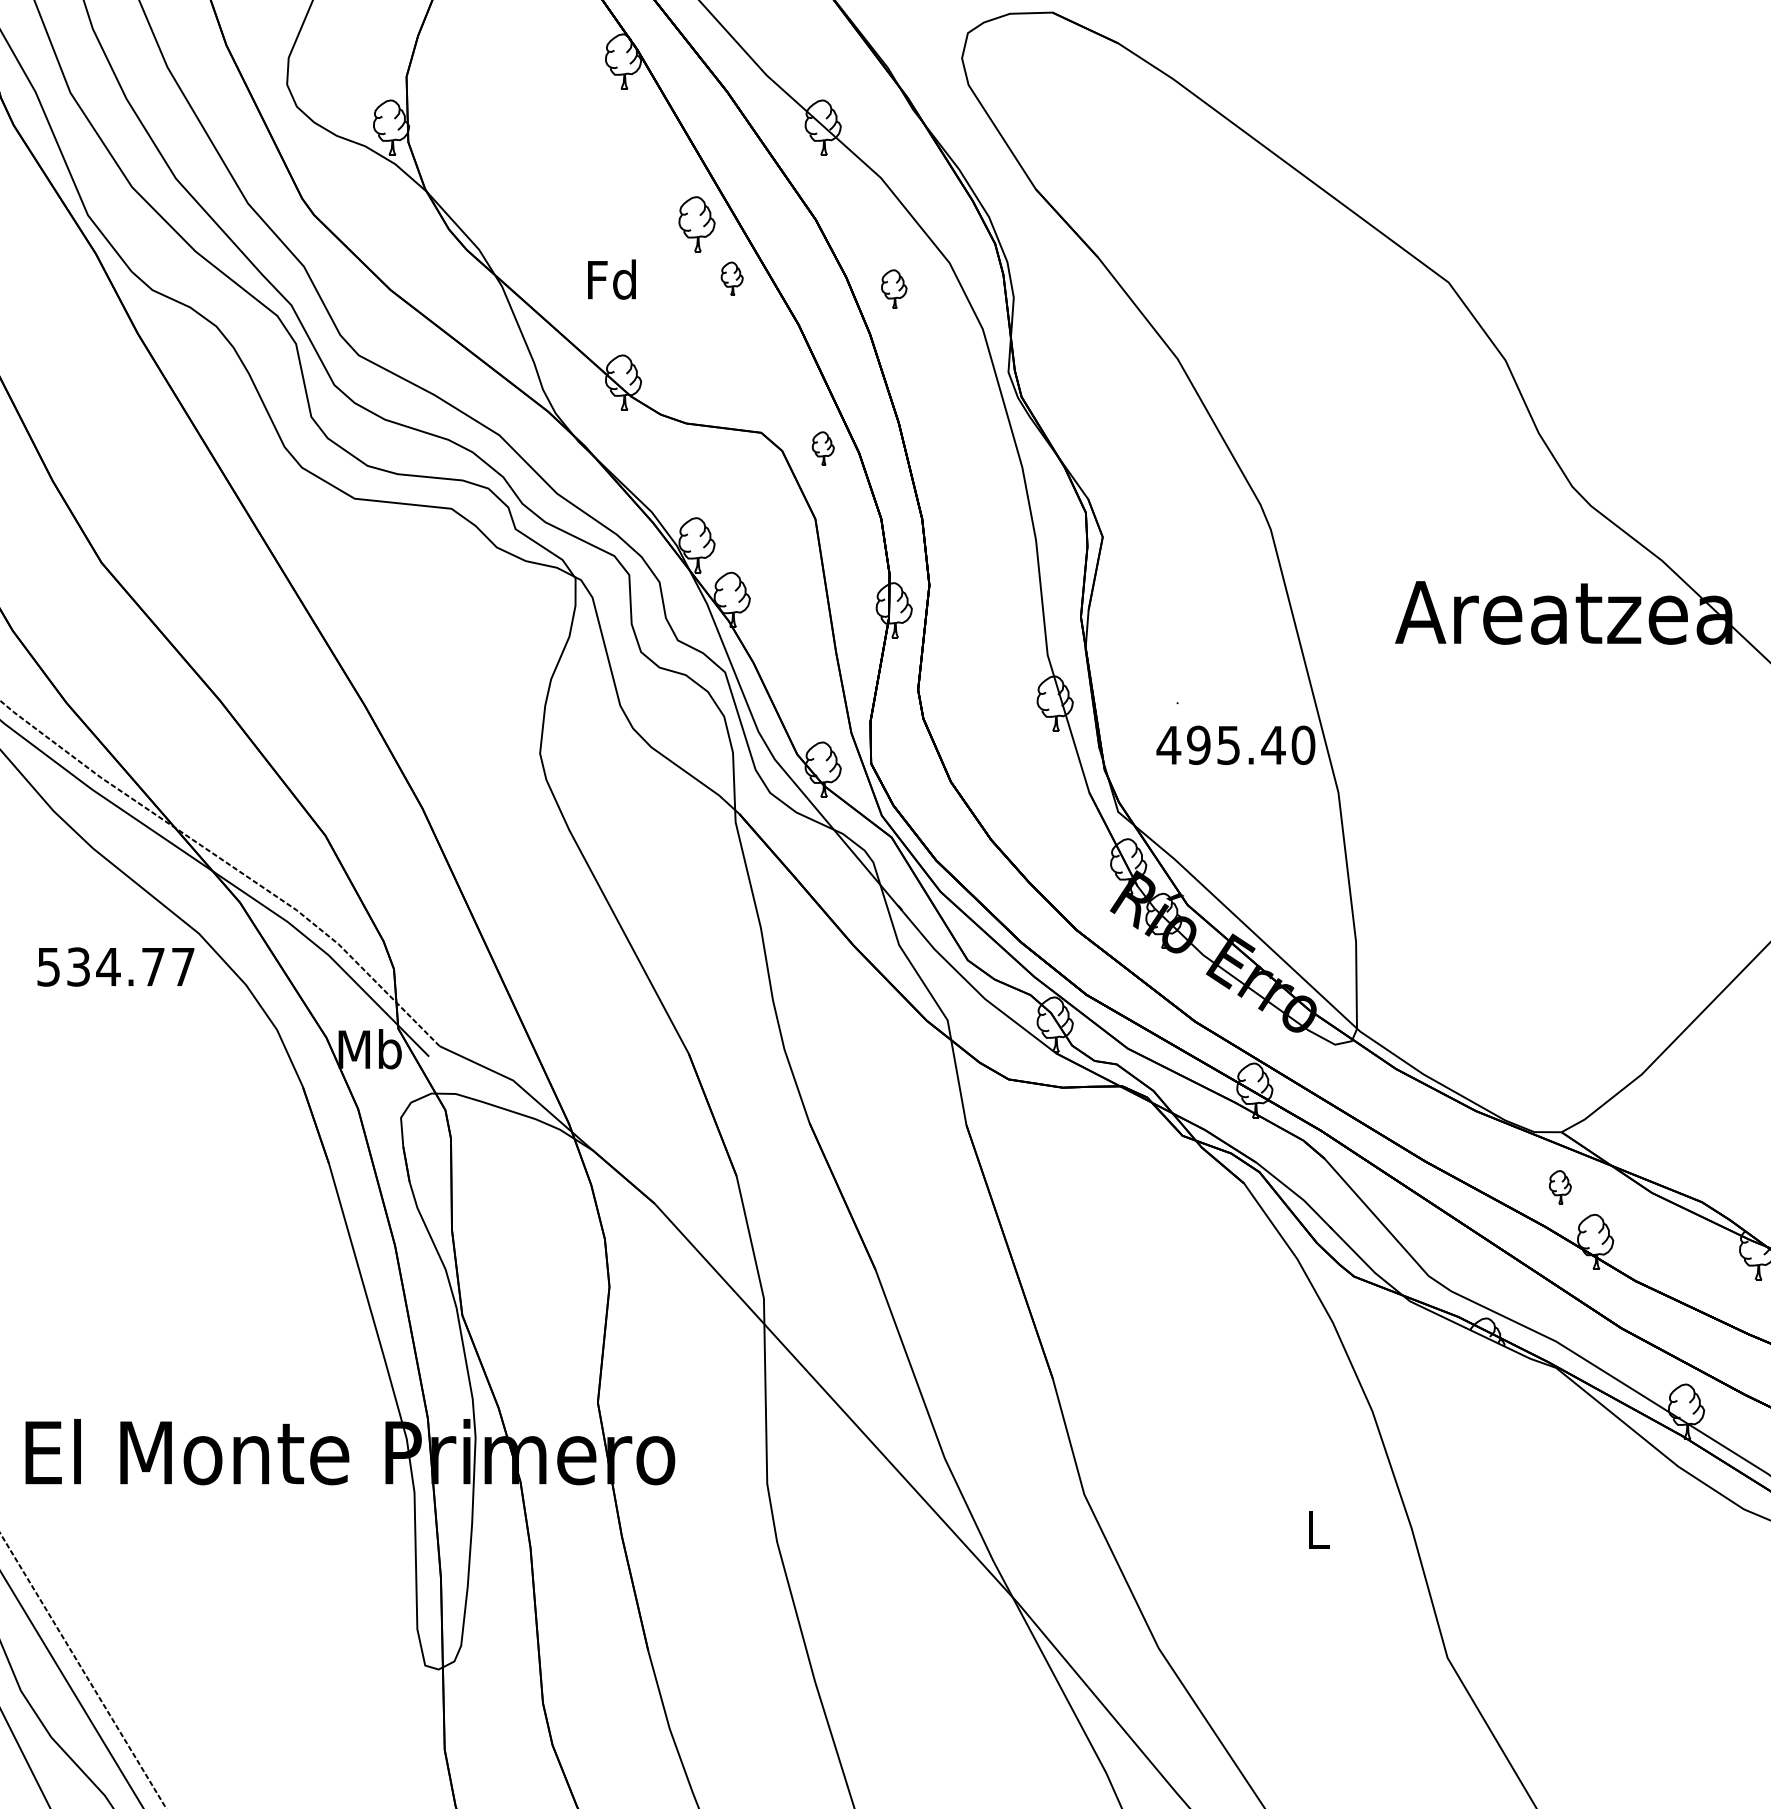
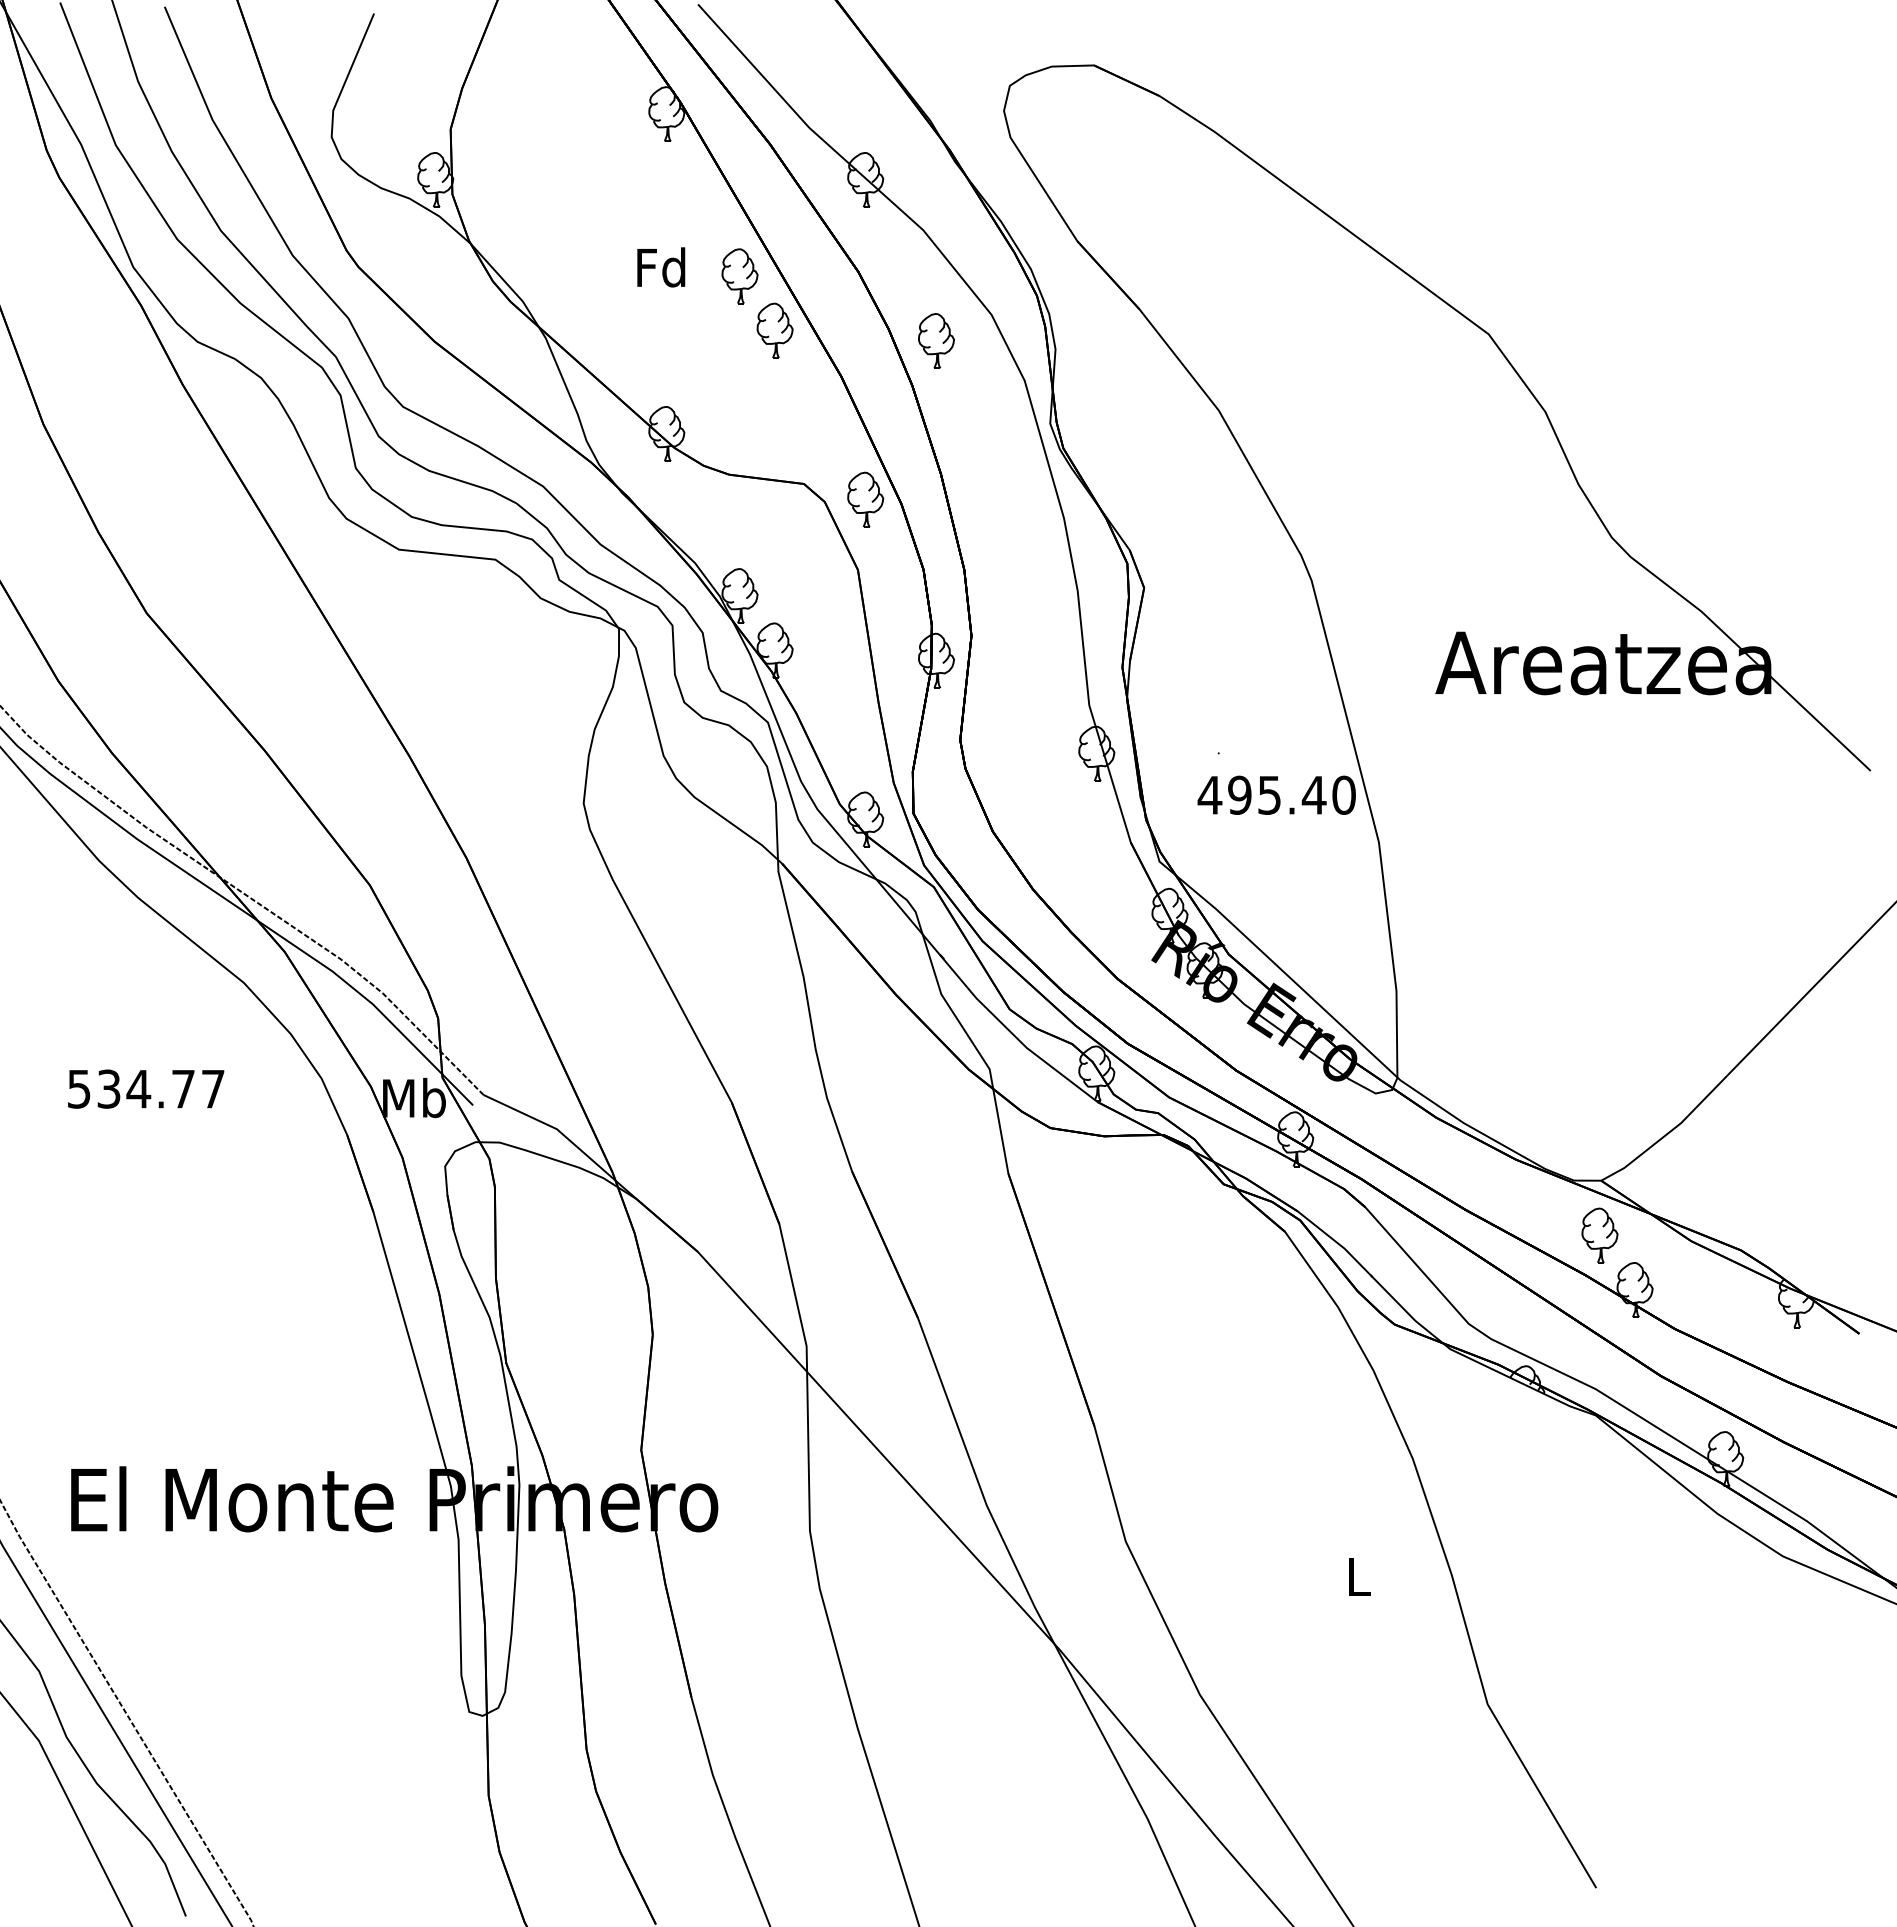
part: (731, 278) -> (774, 330), size x1.67
text: (612, 279) -> (661, 267), moved
part: (894, 288) -> (936, 340), size x1.43
part: (823, 448) -> (865, 499), size x1.67
text: (116, 966) -> (146, 1088), moved
part: (1559, 1187) -> (1599, 1235), size x1.67

